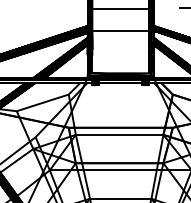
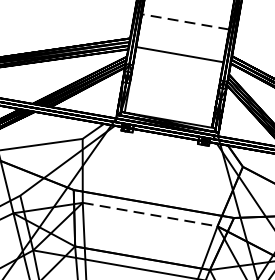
line: (120, 9) -> (185, 21), solid -> dashed
line: (119, 134) -> (150, 214), solid -> dashed

